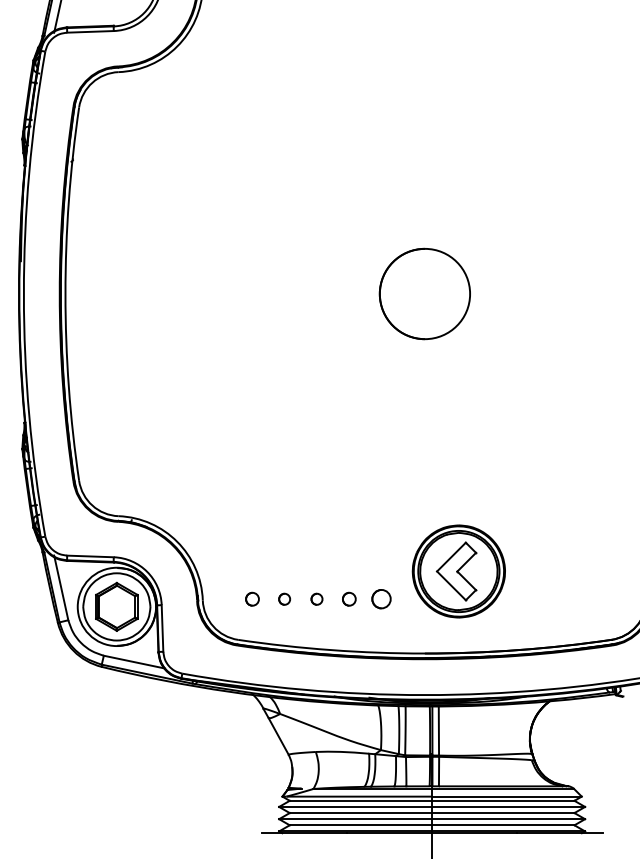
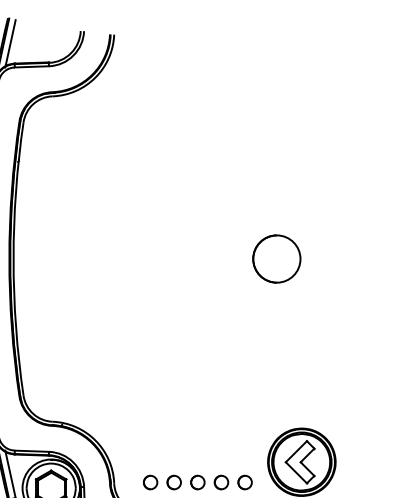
circle: (424, 294) -> (276, 259), size x0.71
circle: (252, 599) -> (150, 482), size x1.43
circle: (284, 599) -> (174, 482), size x1.67
part: (316, 599) -> (197, 482), size x1.67
circle: (349, 599) -> (221, 482), size x1.43

